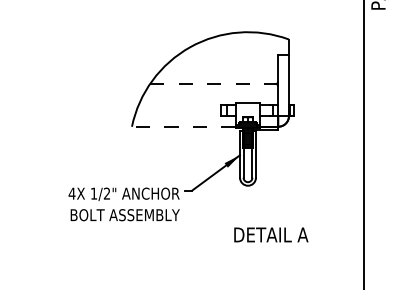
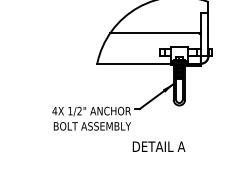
line: (213, 83) -> (154, 33), dashed -> solid
line: (183, 126) -> (133, 63), dashed -> solid
text: (271, 234) -> (159, 146), moved

